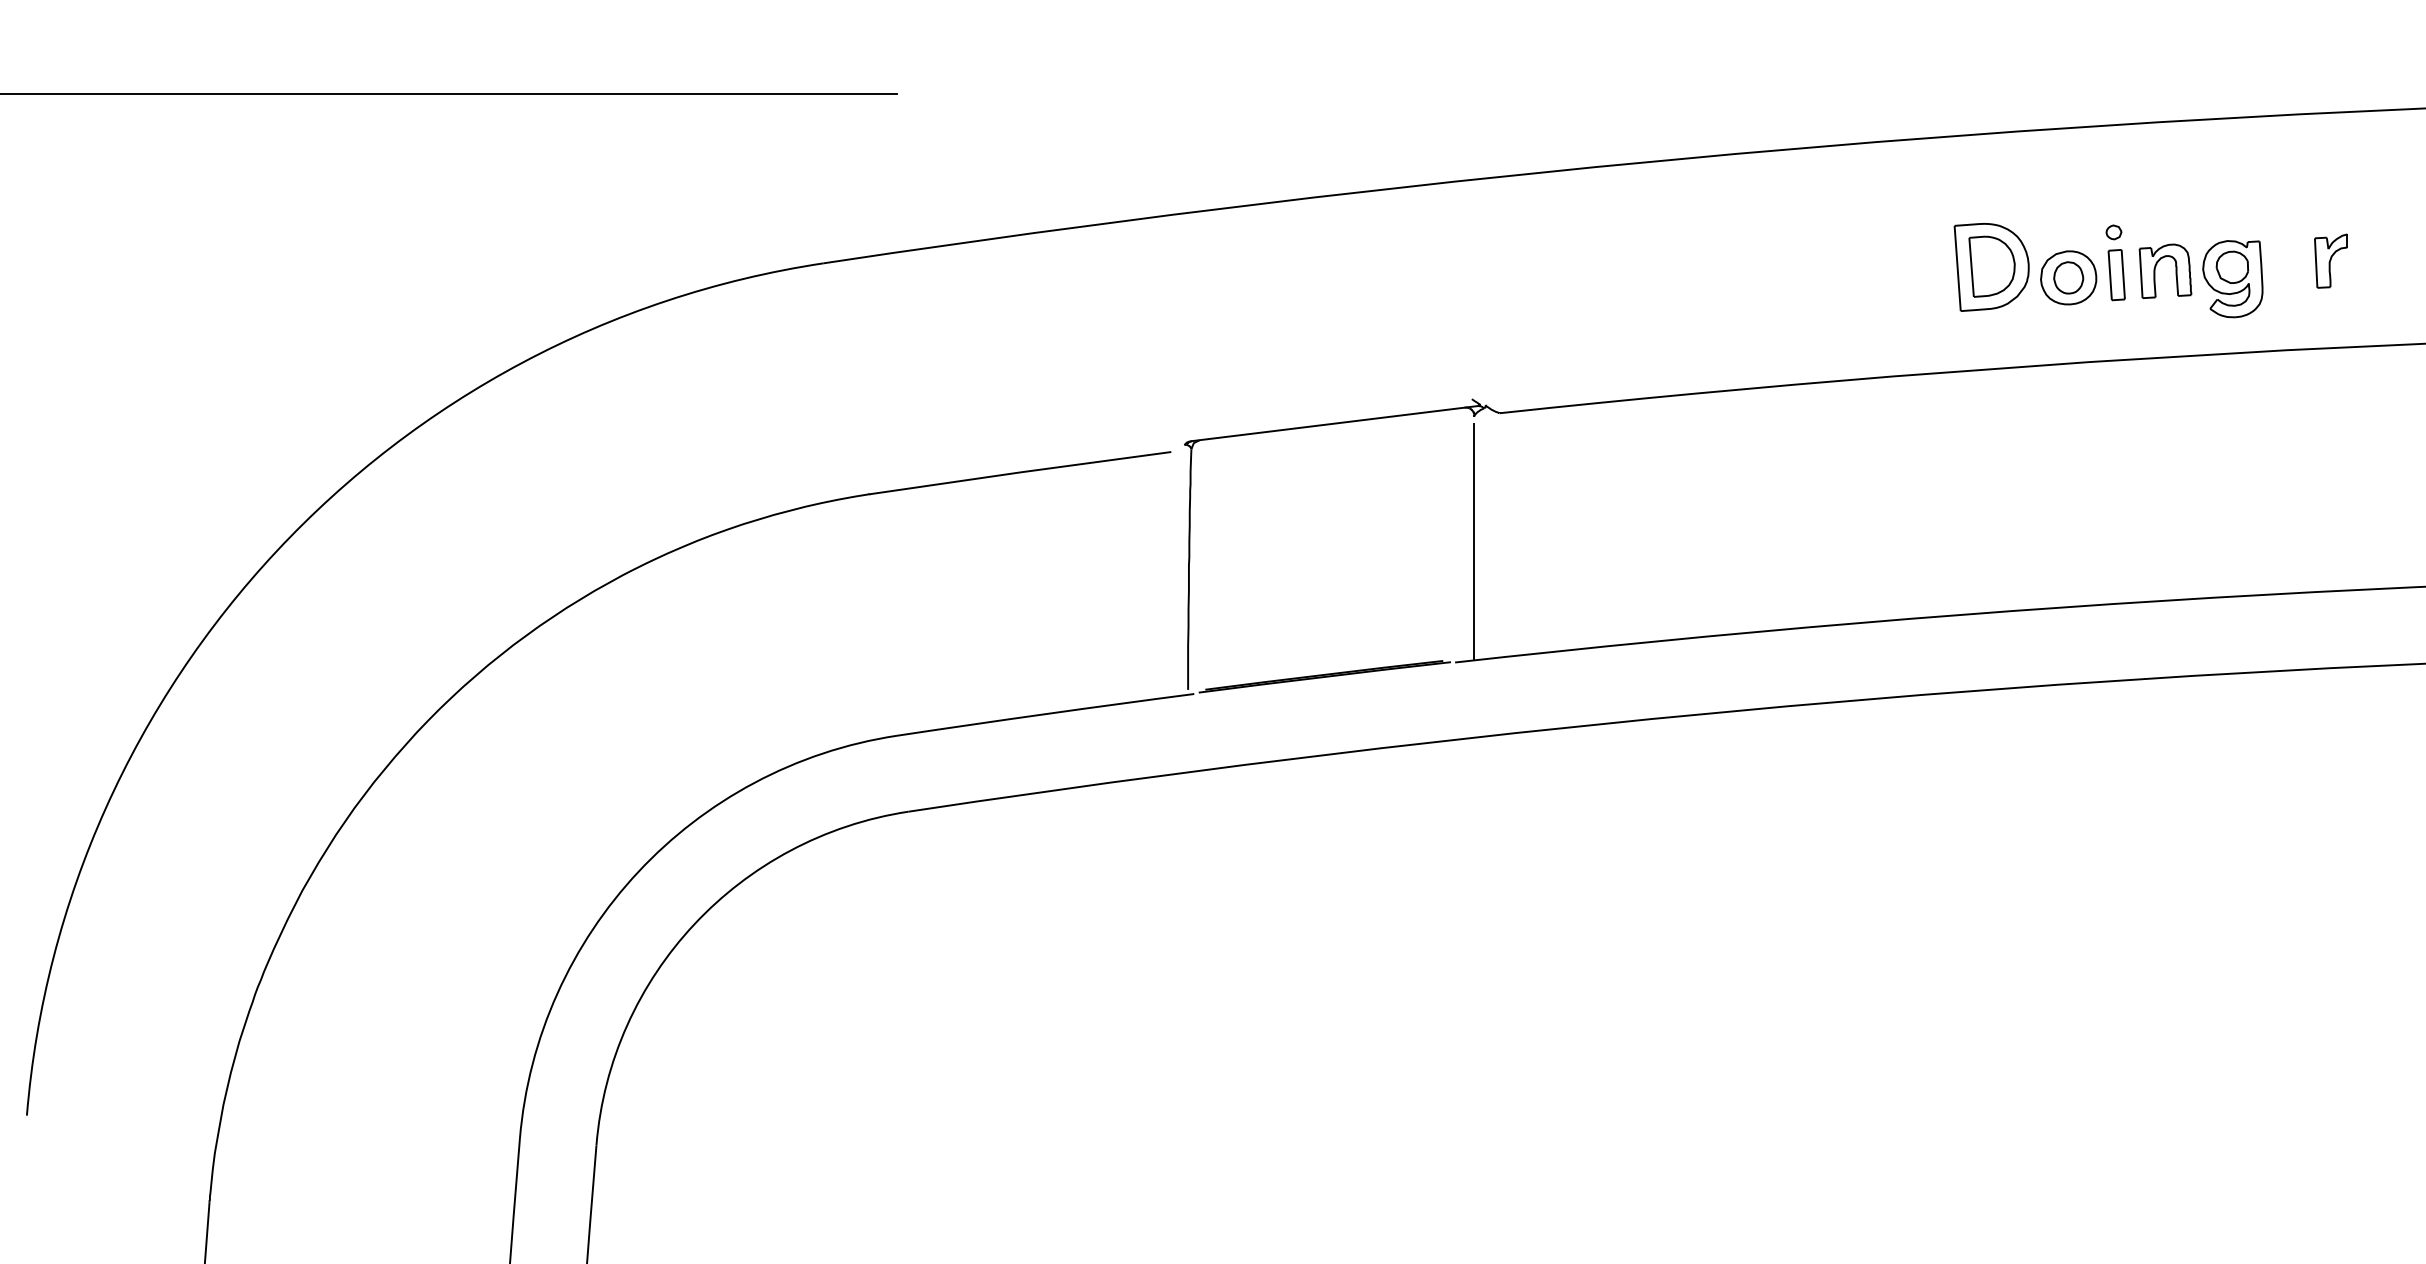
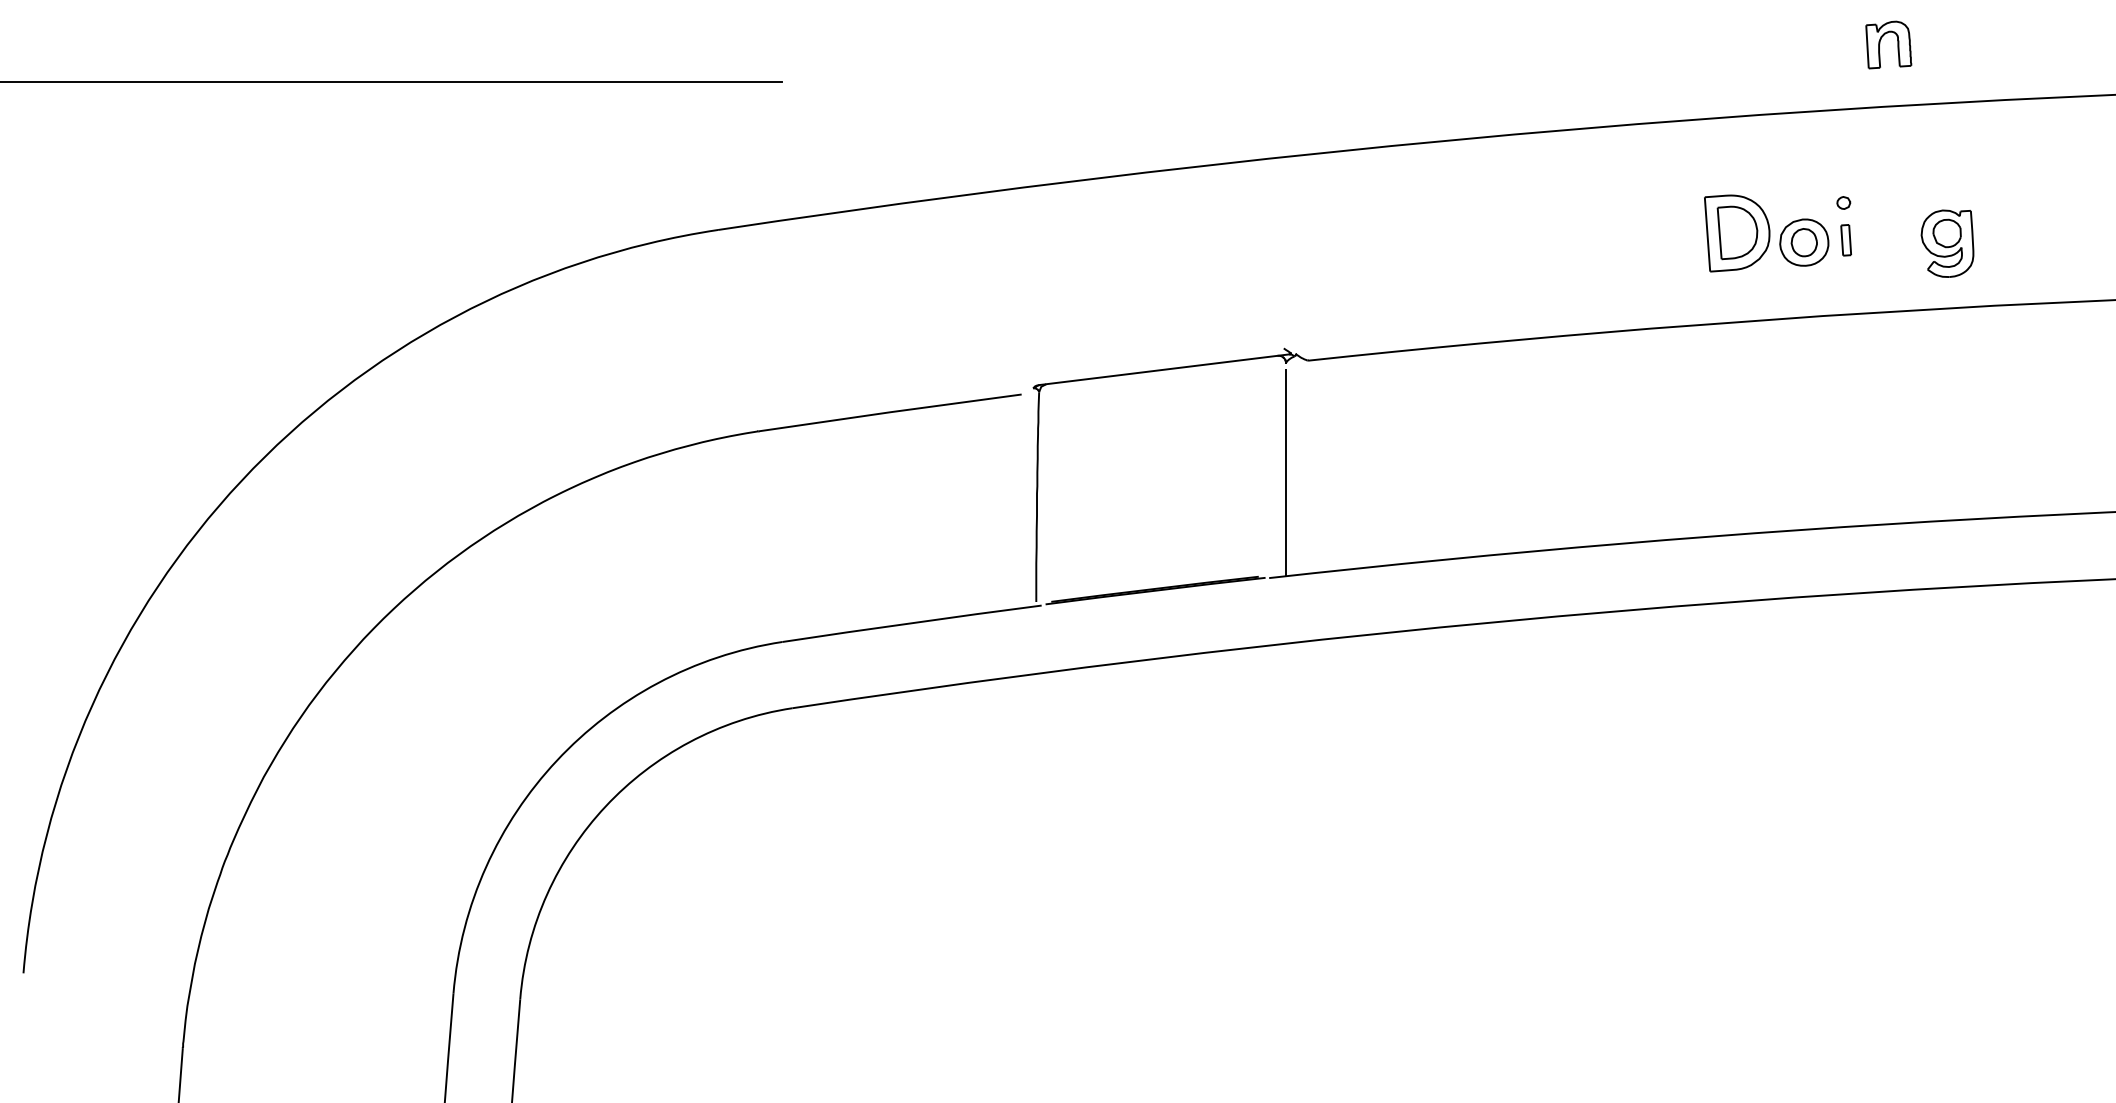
part: (2330, 260) -> (2032, 227), removed
part: (2156, 266) -> (1880, 40), moved
part: (2116, 275) -> (1846, 240), size x0.7

